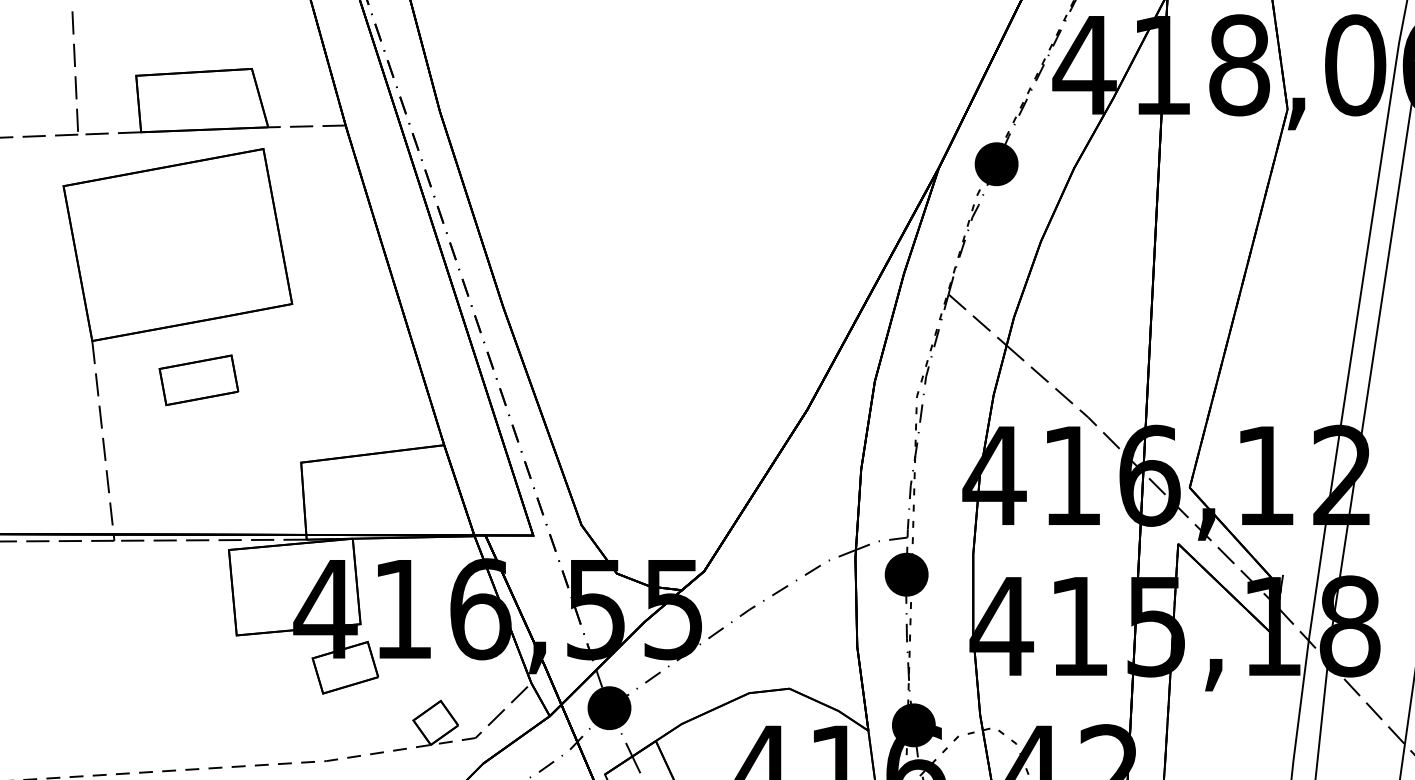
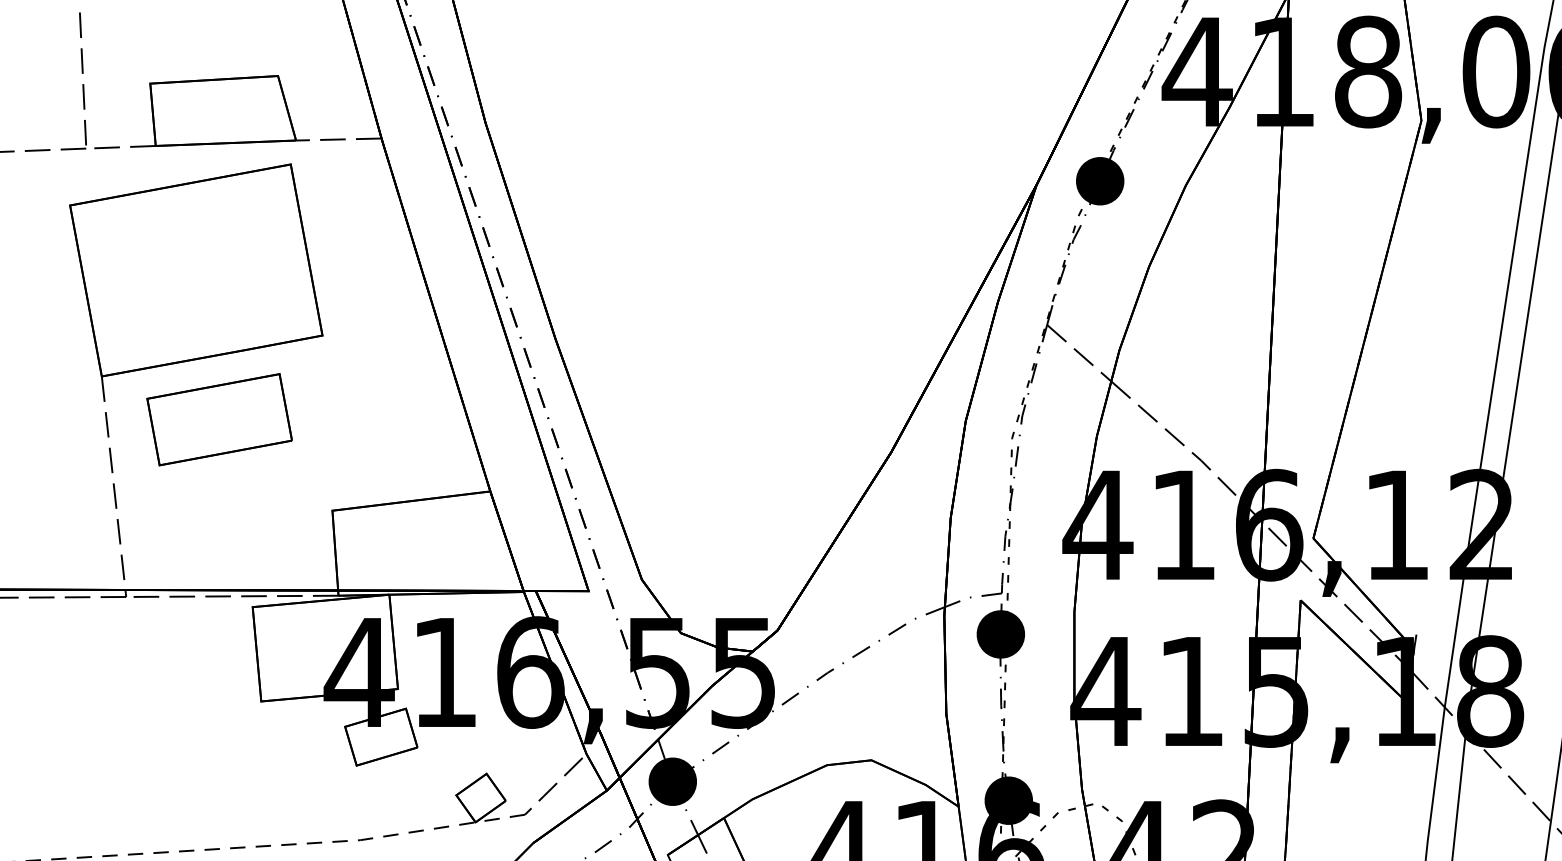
part: (198, 380) -> (219, 419), size x1.67

